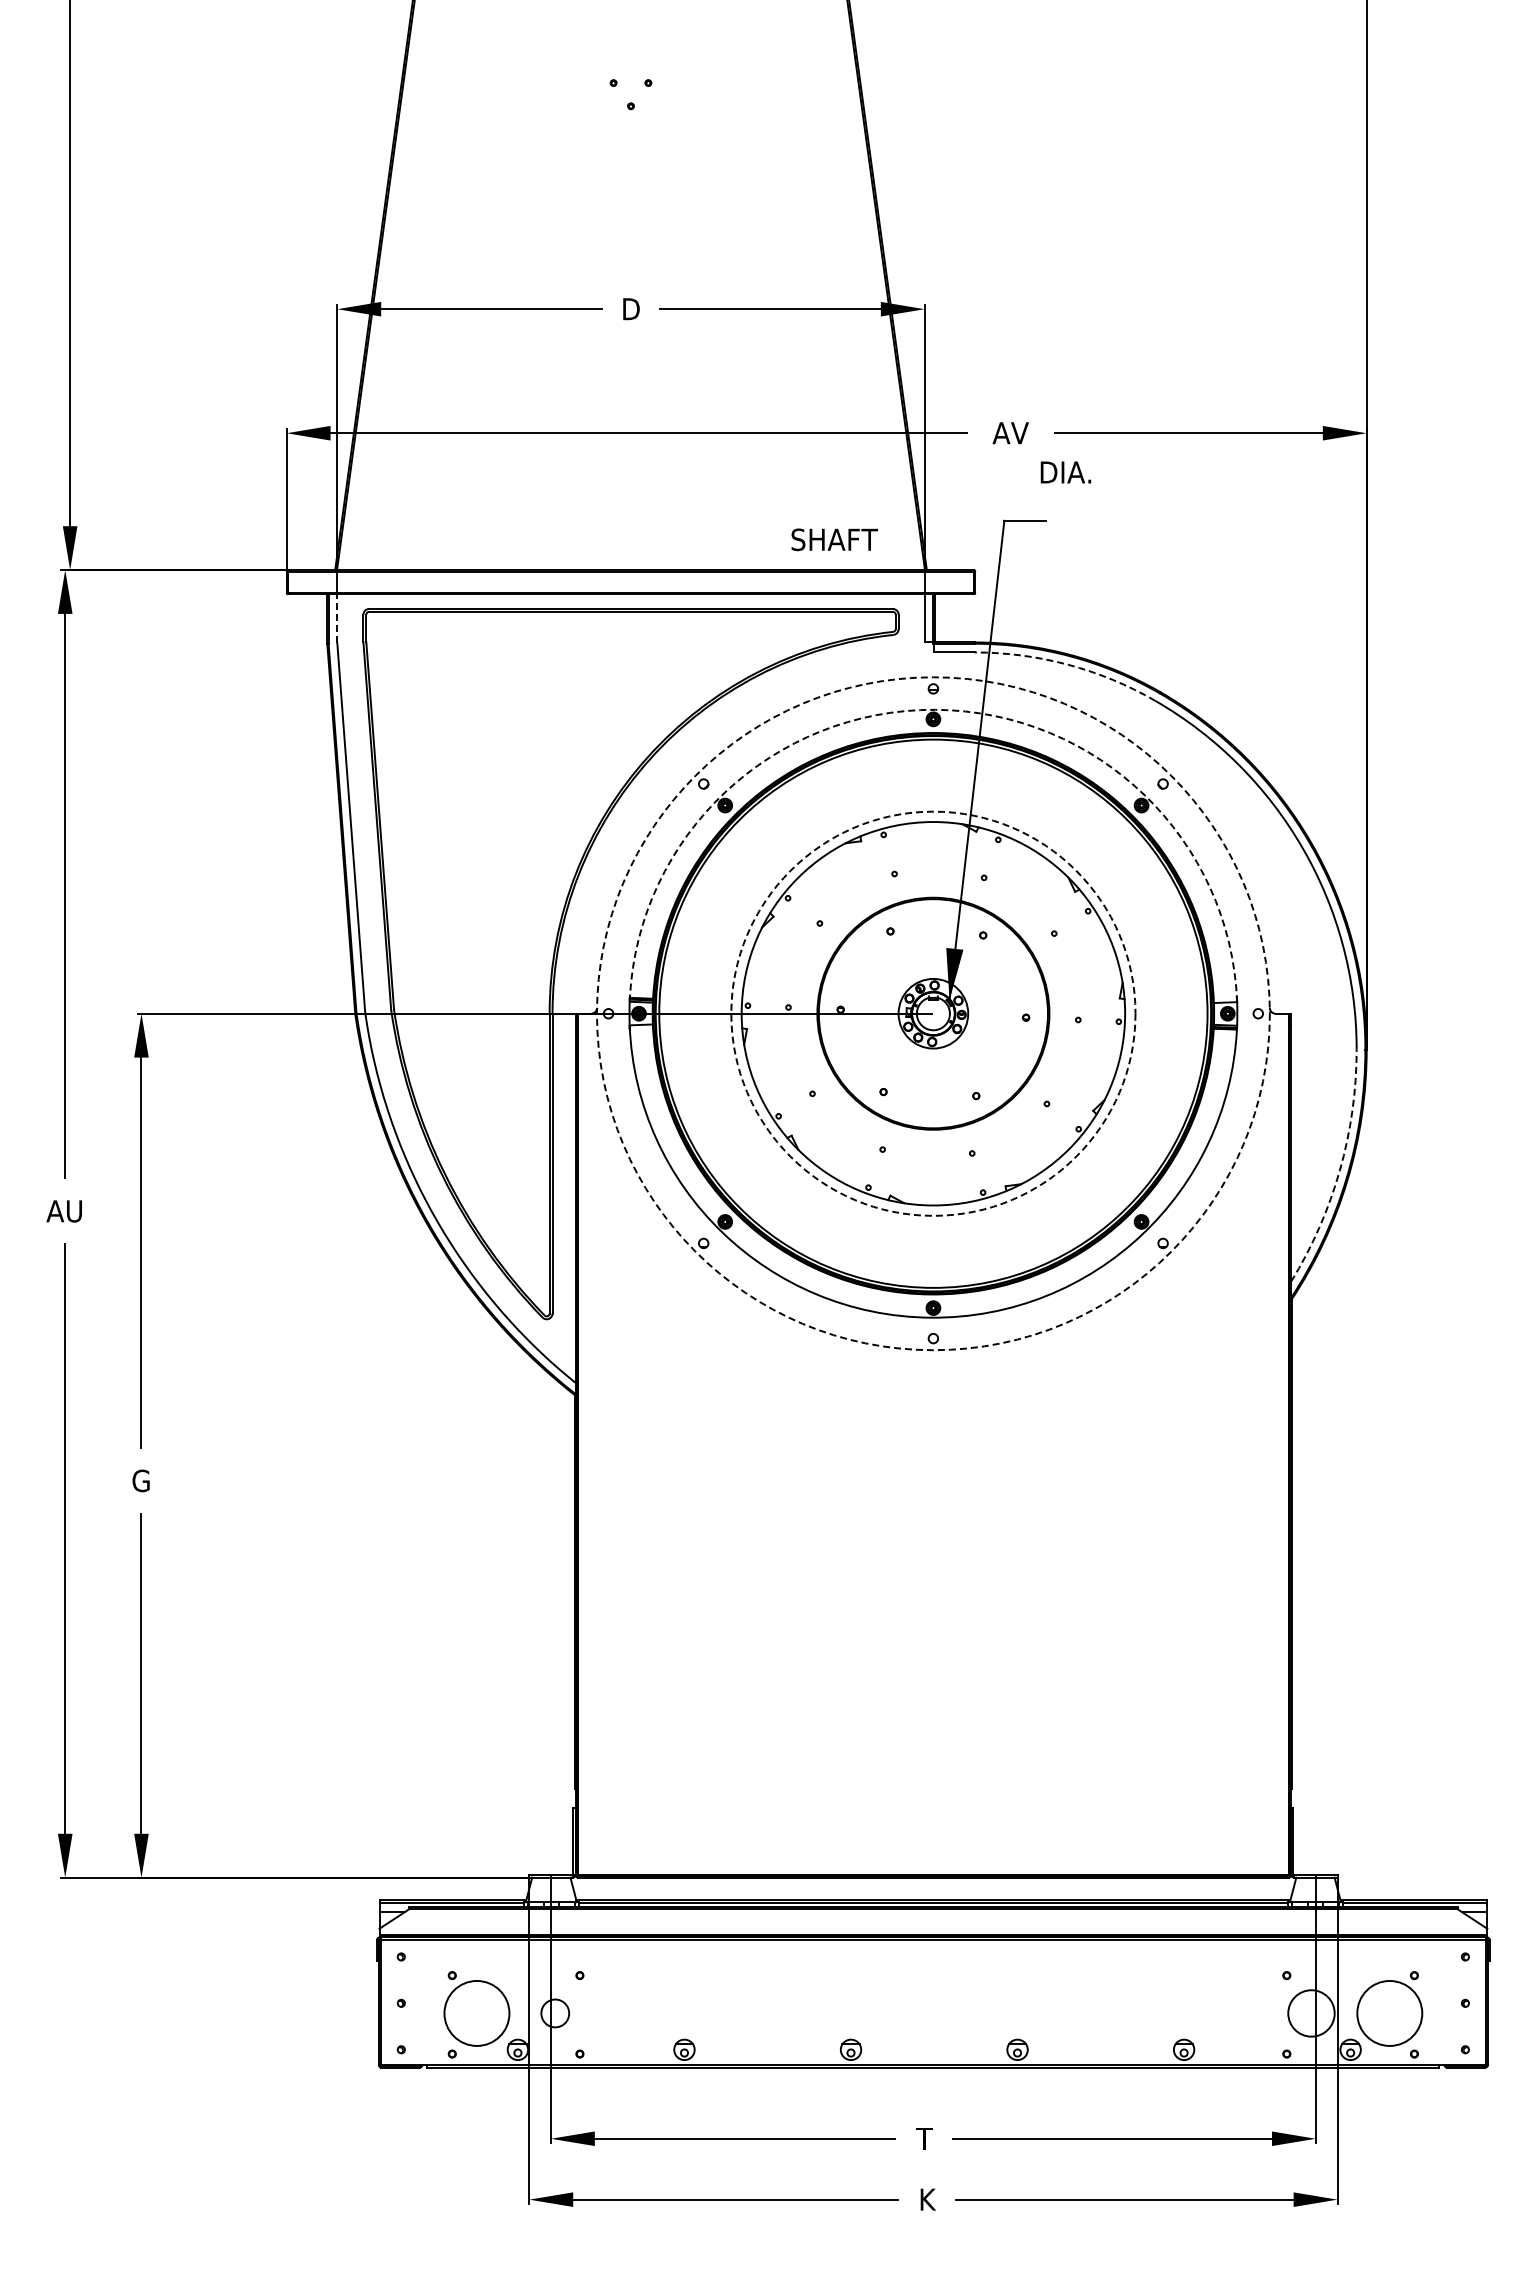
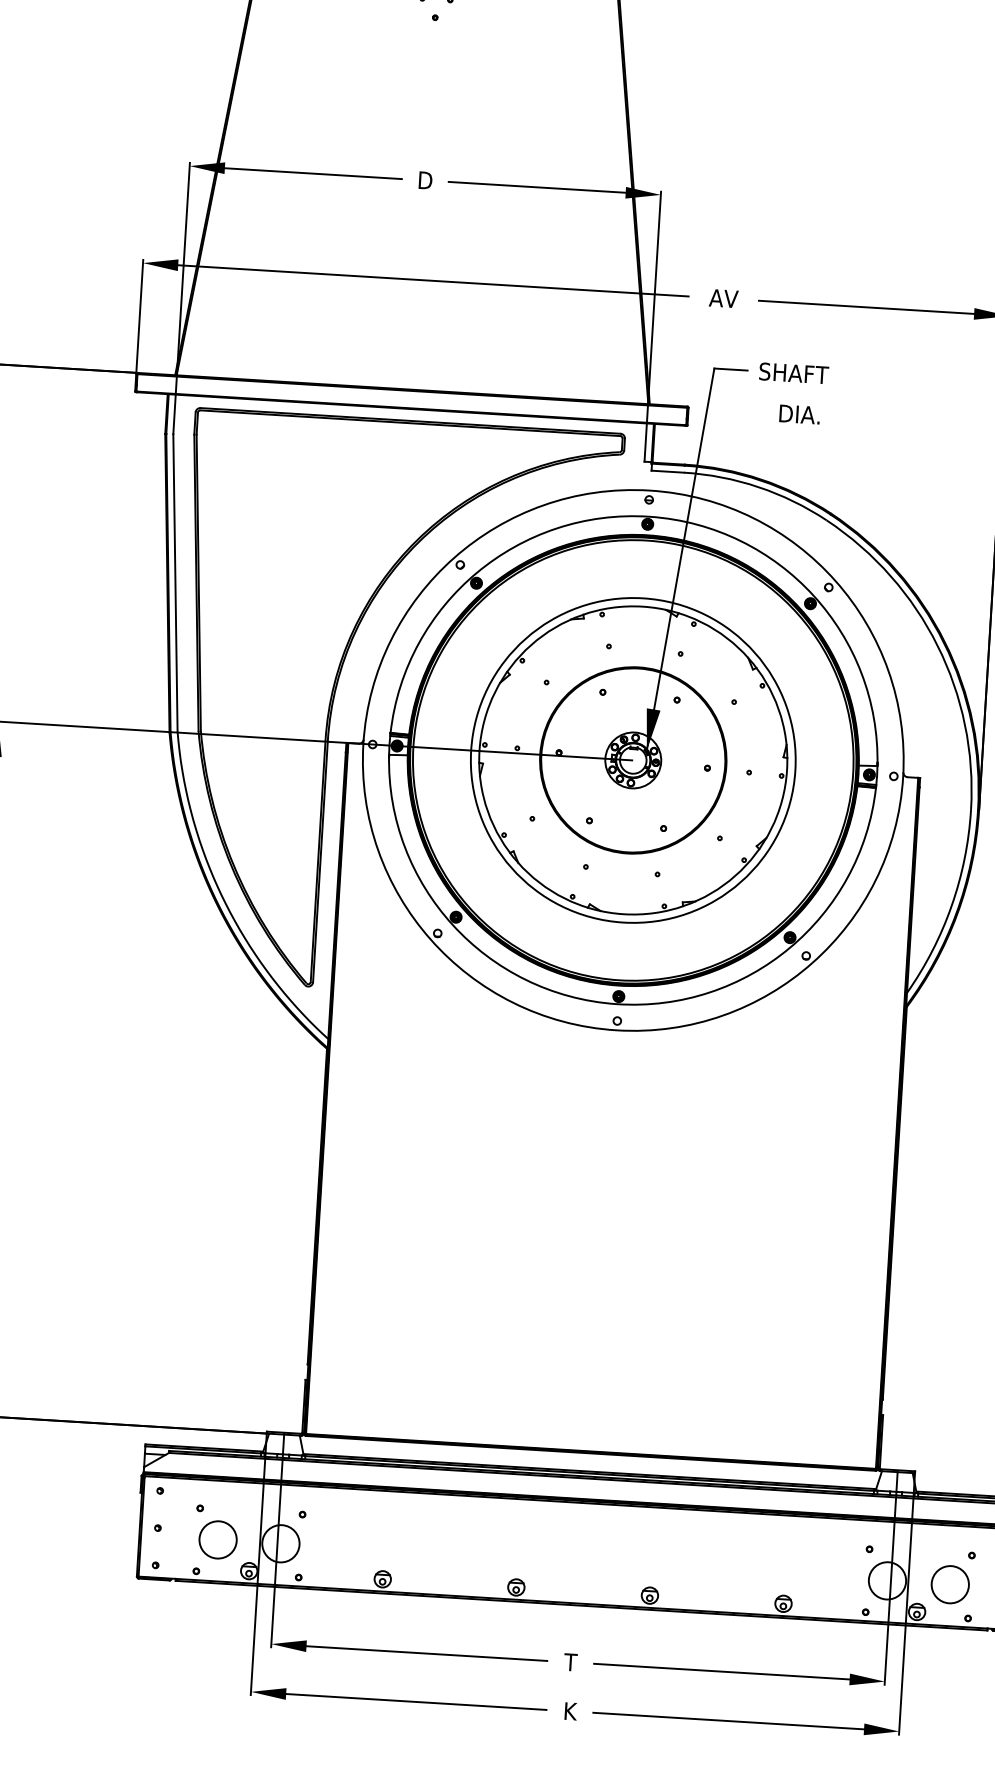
text: (1065, 472) -> (799, 414), moved
text: (834, 539) -> (793, 373), moved
line: (337, 618) -> (174, 414), dashed -> solid
arc: (1068, 664) -> (758, 486), dashed -> solid
arc: (935, 709) -> (649, 516), dashed -> solid
circle: (932, 1013) -> (632, 760), dashed -> solid
circle: (933, 1013) -> (633, 760), dashed -> solid
arc: (1339, 1170) -> (951, 906), dashed -> solid
circle: (476, 2013) -> (217, 1539), size x0.71
circle: (555, 2013) -> (281, 1543), size x1.67
circle: (1389, 2013) -> (950, 1584), size x0.71

